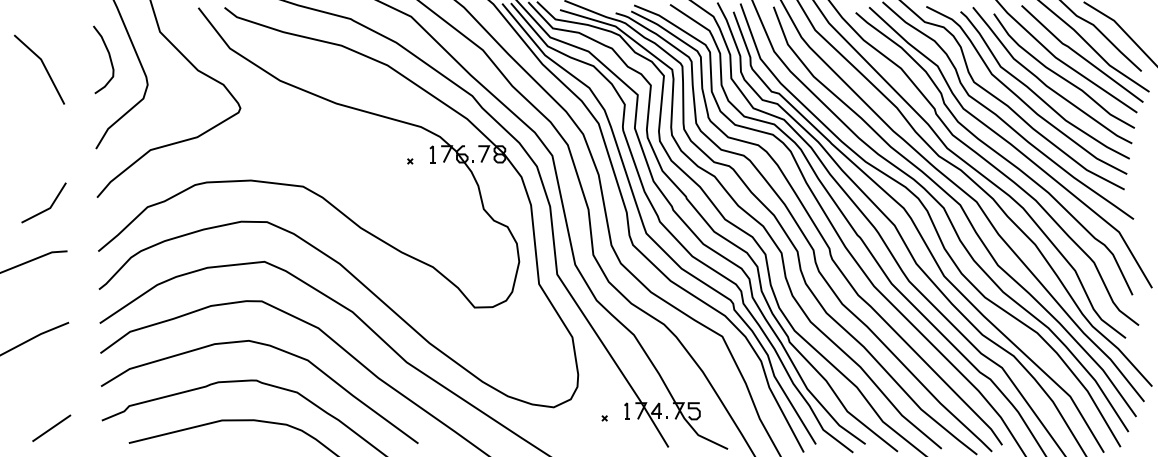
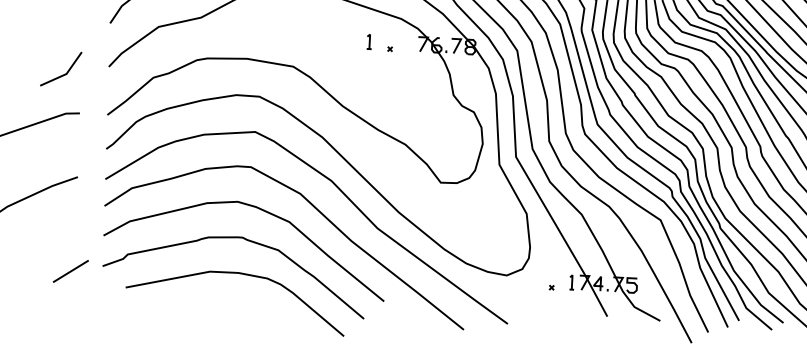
part: (432, 154) -> (369, 41), moved
line: (51, 427) -> (70, 270), moved

